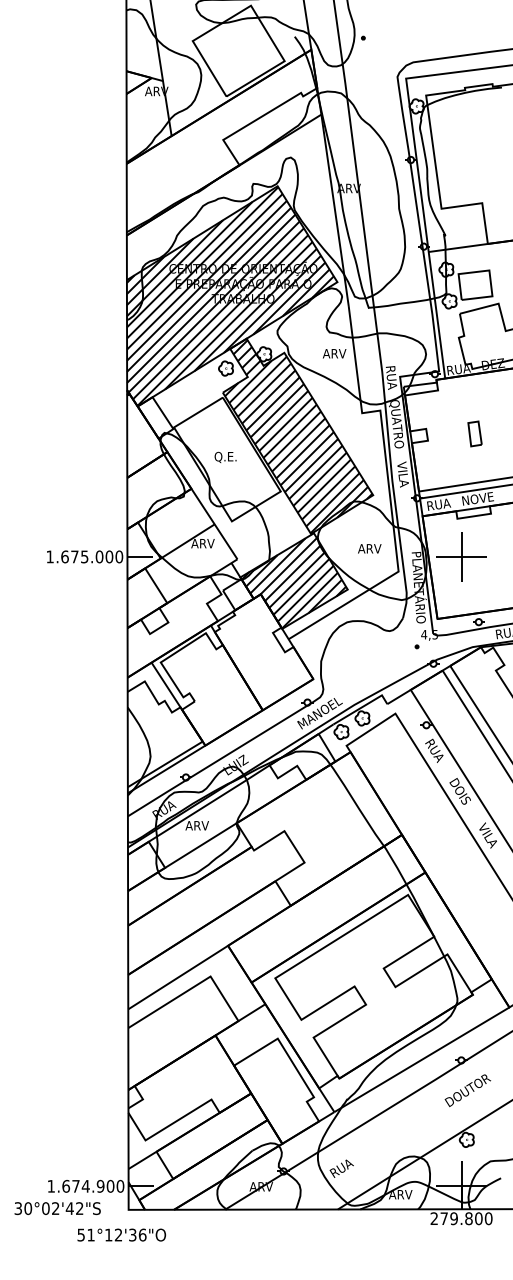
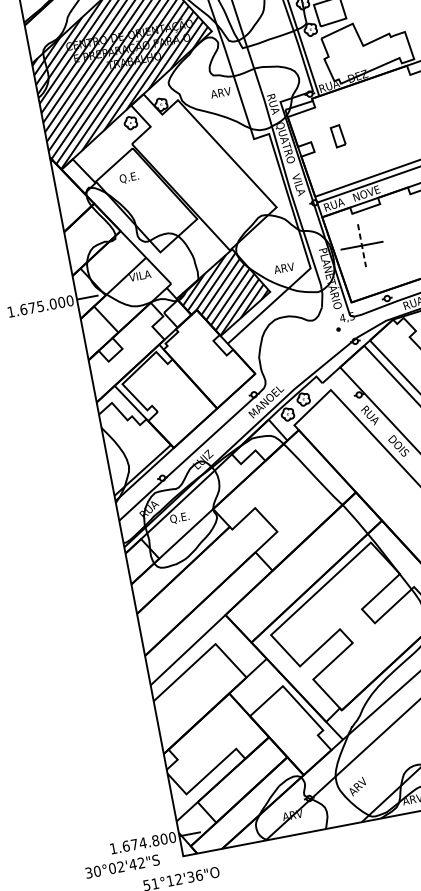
part: (474, 433) -> (337, 135), moved
hatch: (298, 436) -> (203, 169), removed
text: (225, 456) -> (129, 177), moved
text: (203, 543) -> (139, 275), ARV -> VILA
text: (369, 548) -> (284, 268), moved
line: (461, 557) -> (362, 246), solid -> dashed
text: (196, 826) -> (179, 518), ARV -> Q.E.
text: (341, 1168) -> (358, 786), RUA -> ARV
text: (100, 1186) -> (155, 840), 1.674.900 -> 1.674.800

